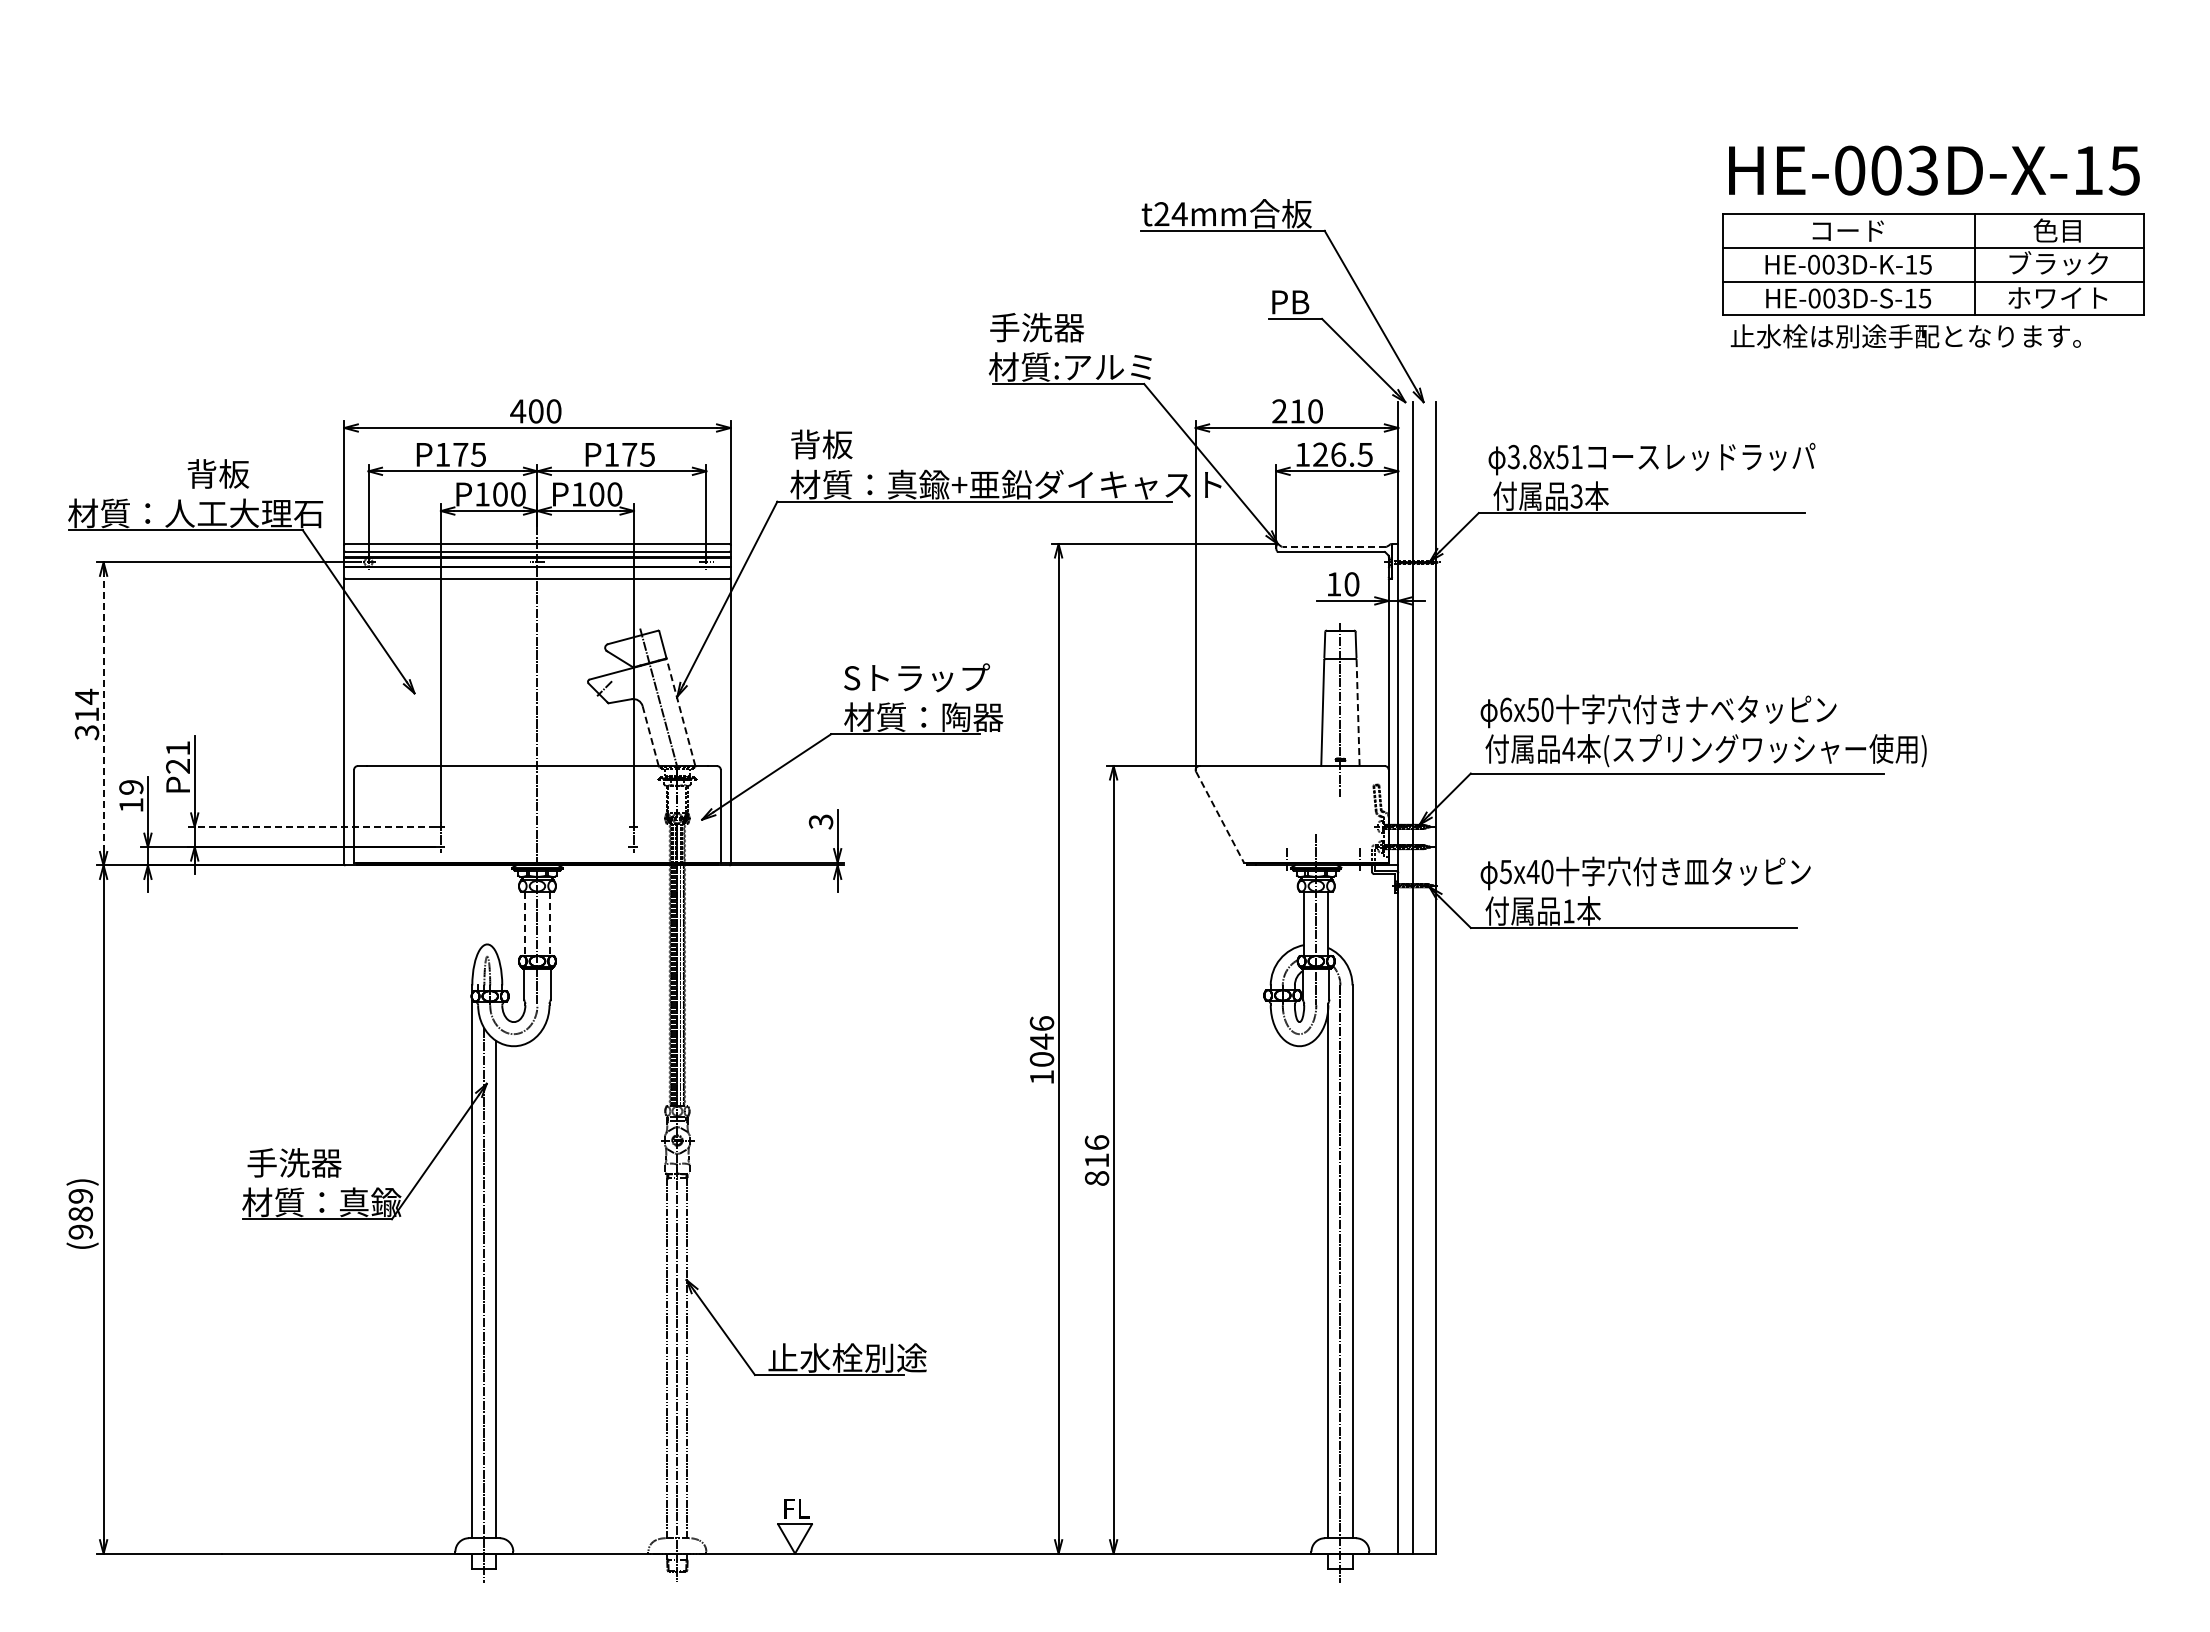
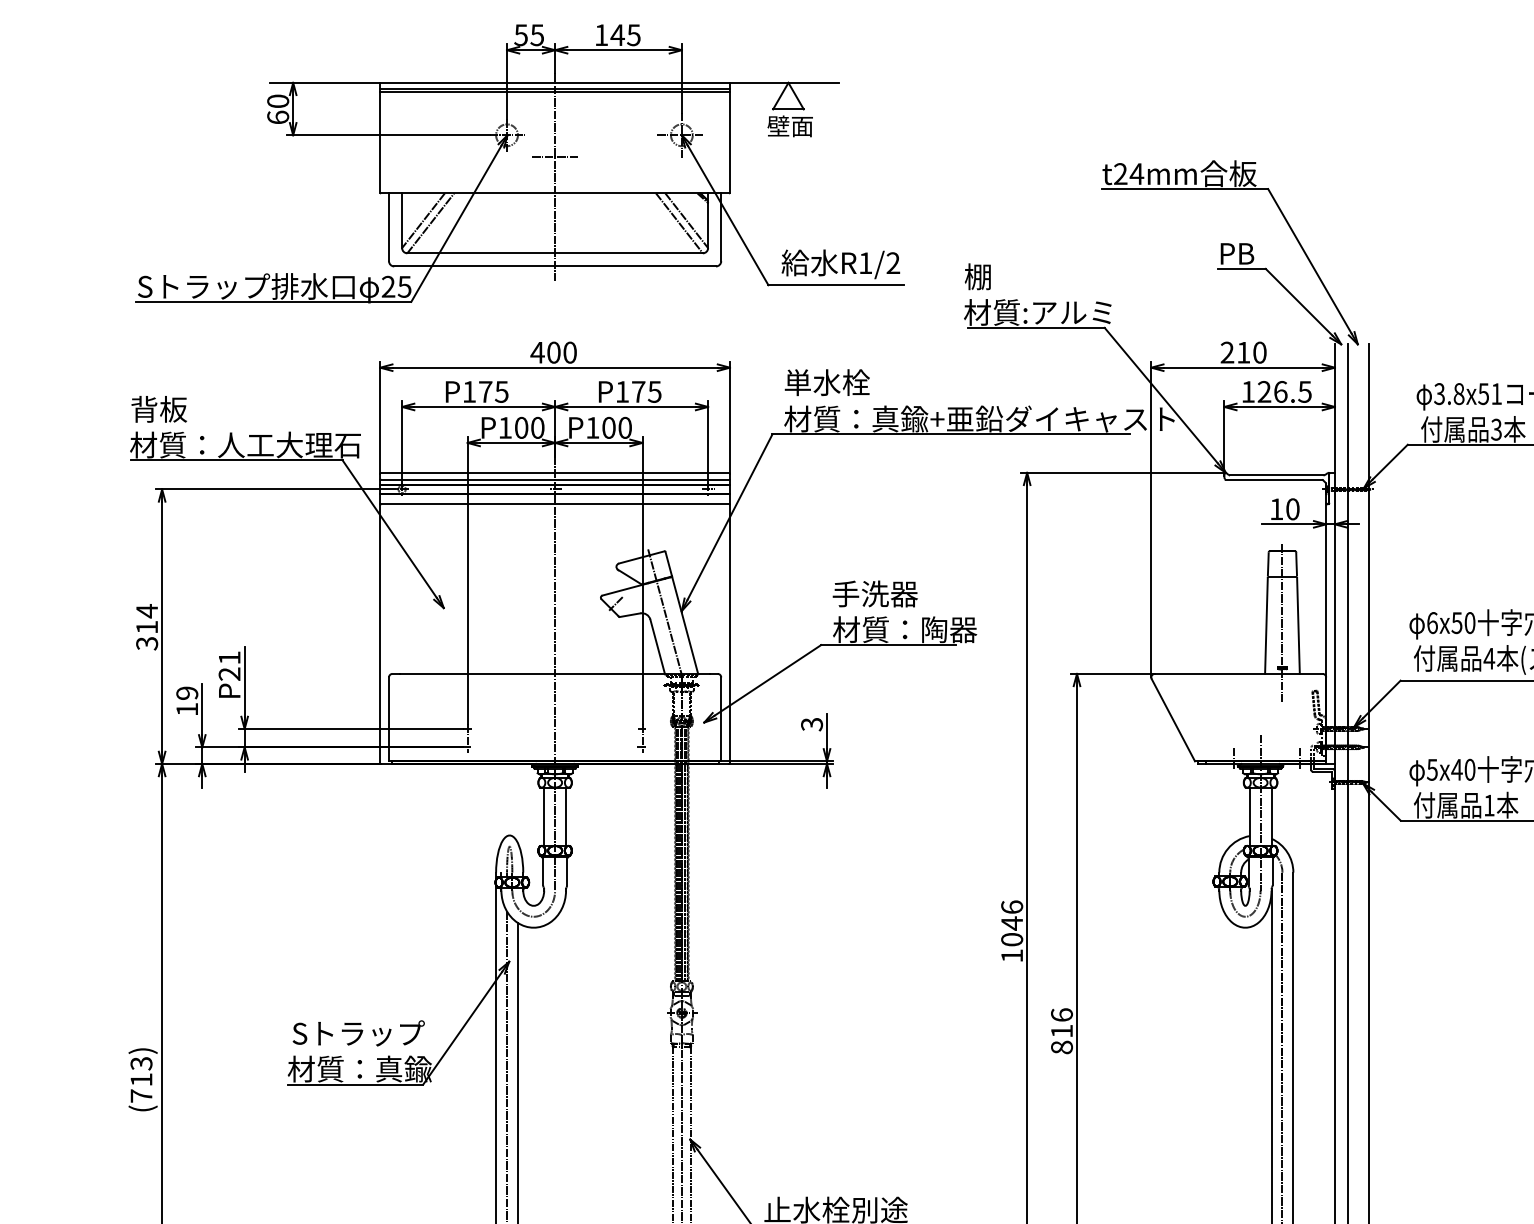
part: (498, 202) -> (519, 163), added
text: (1036, 327) -> (1007, 276), 手洗器 -> 棚
text: (837, 444) -> (826, 382), 背板 -> 単水栓
text: (218, 473) -> (159, 408), moved
line: (1334, 546) -> (1277, 475), dashed -> solid
text: (916, 677) -> (898, 593), Sトラップ -> 手洗器
line: (681, 712) -> (685, 625), dashed -> solid
line: (1358, 712) -> (1298, 625), dashed -> solid
line: (103, 713) -> (162, 626), dashed -> solid
line: (650, 736) -> (657, 647), dashed -> solid
line: (1220, 817) -> (1173, 720), dashed -> solid
line: (311, 826) -> (350, 728), dashed -> solid
line: (525, 923) -> (544, 816), dashed -> solid
line: (549, 923) -> (566, 816), dashed -> solid
text: (320, 1162) -> (358, 1033), 手洗器 -> Sトラップ
text: (80, 1214) -> (141, 1080), (989) -> (713)

